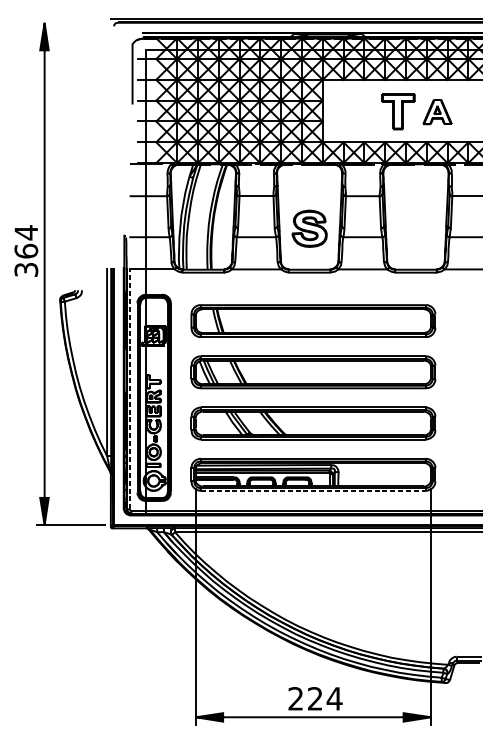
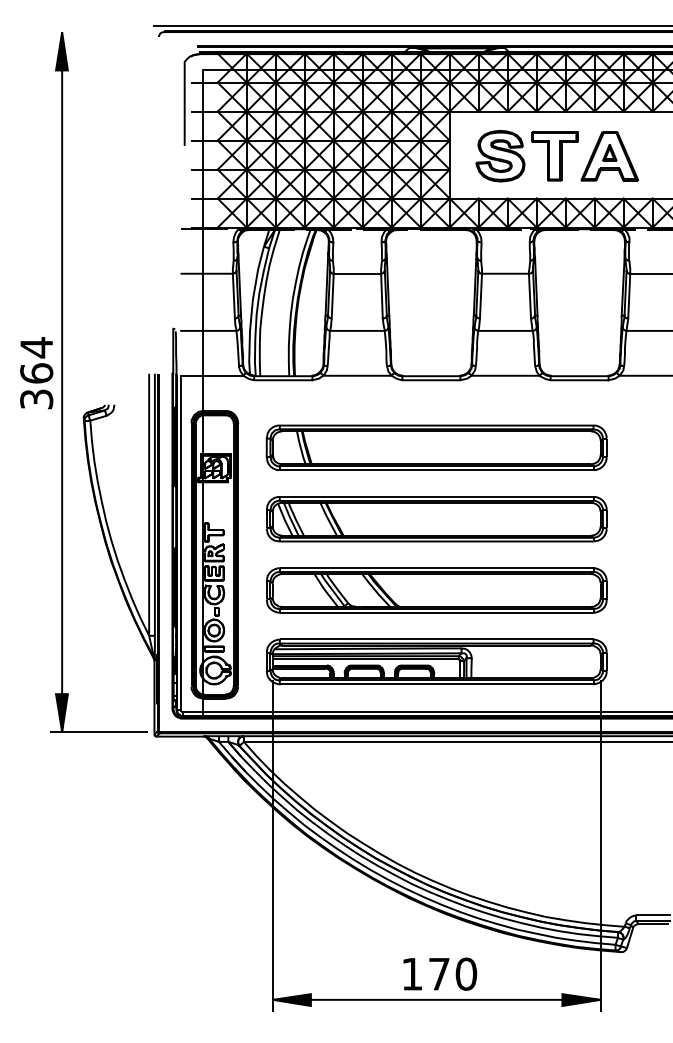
part: (437, 112) -> (609, 156), size x1.43
part: (309, 228) -> (500, 155), moved
text: (26, 251) -> (36, 373), moved
line: (130, 389) -> (181, 542), dashed -> solid
line: (313, 490) -> (436, 684), dashed -> solid
text: (315, 698) -> (439, 973), 224 -> 170

